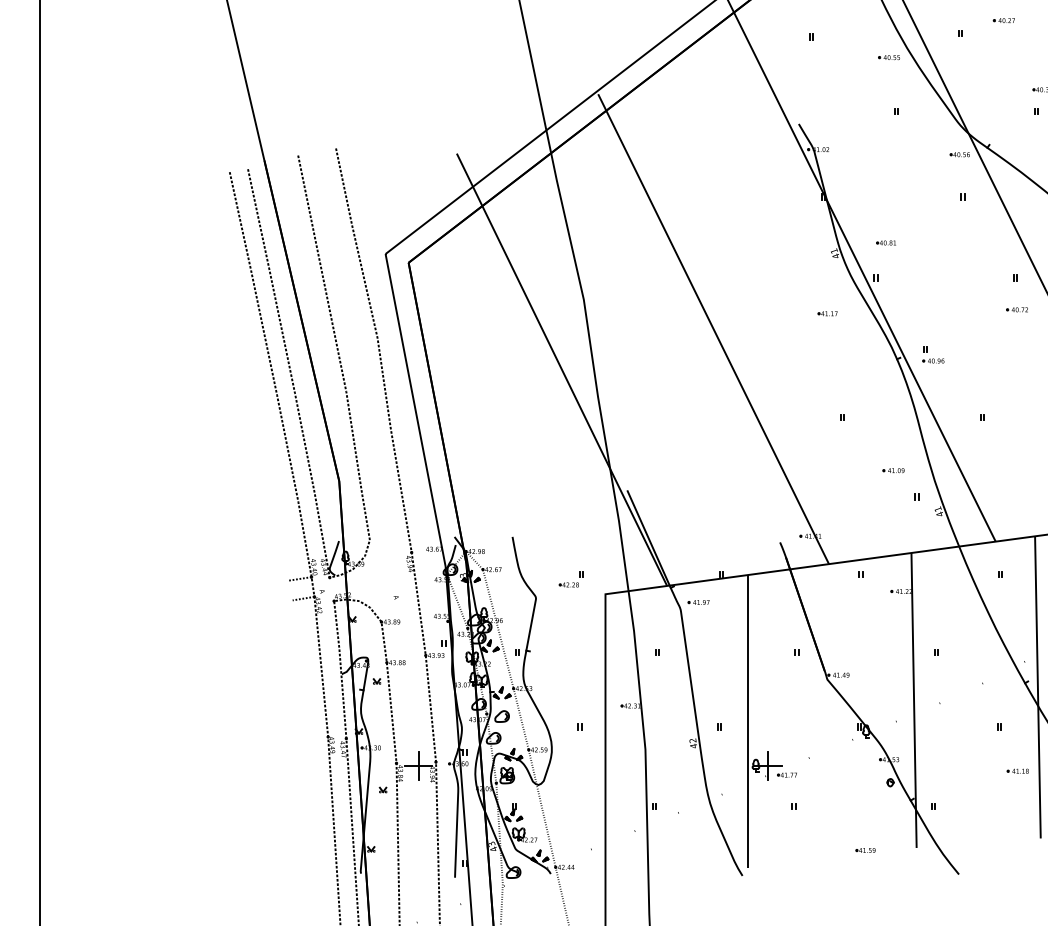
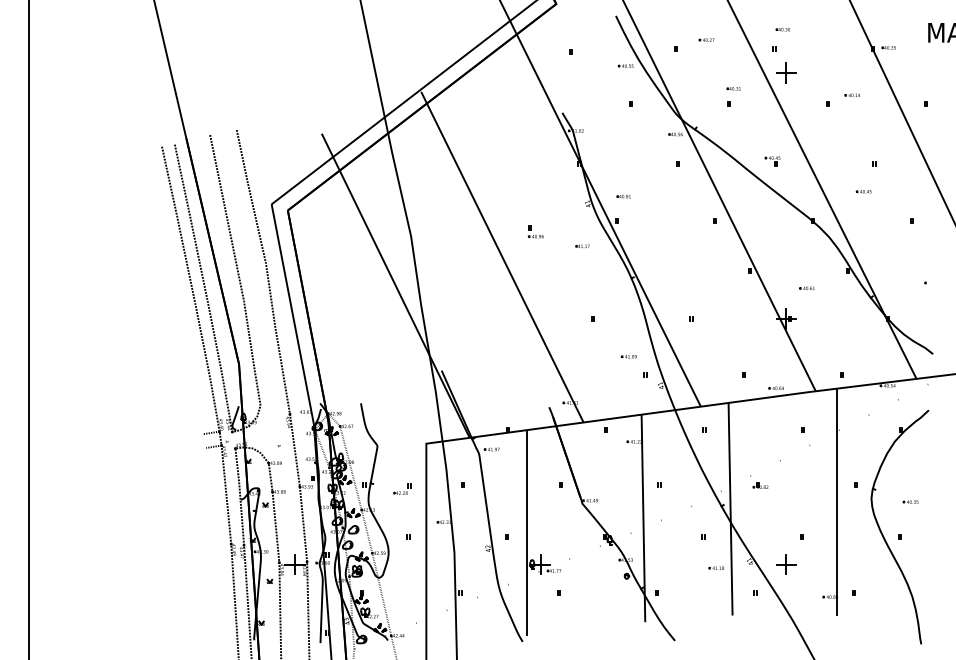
part: (1016, 309) -> (715, 243), removed
part: (932, 353) -> (535, 231), moved
part: (571, 578) -> (402, 488), moved
part: (865, 849) -> (609, 623), removed

